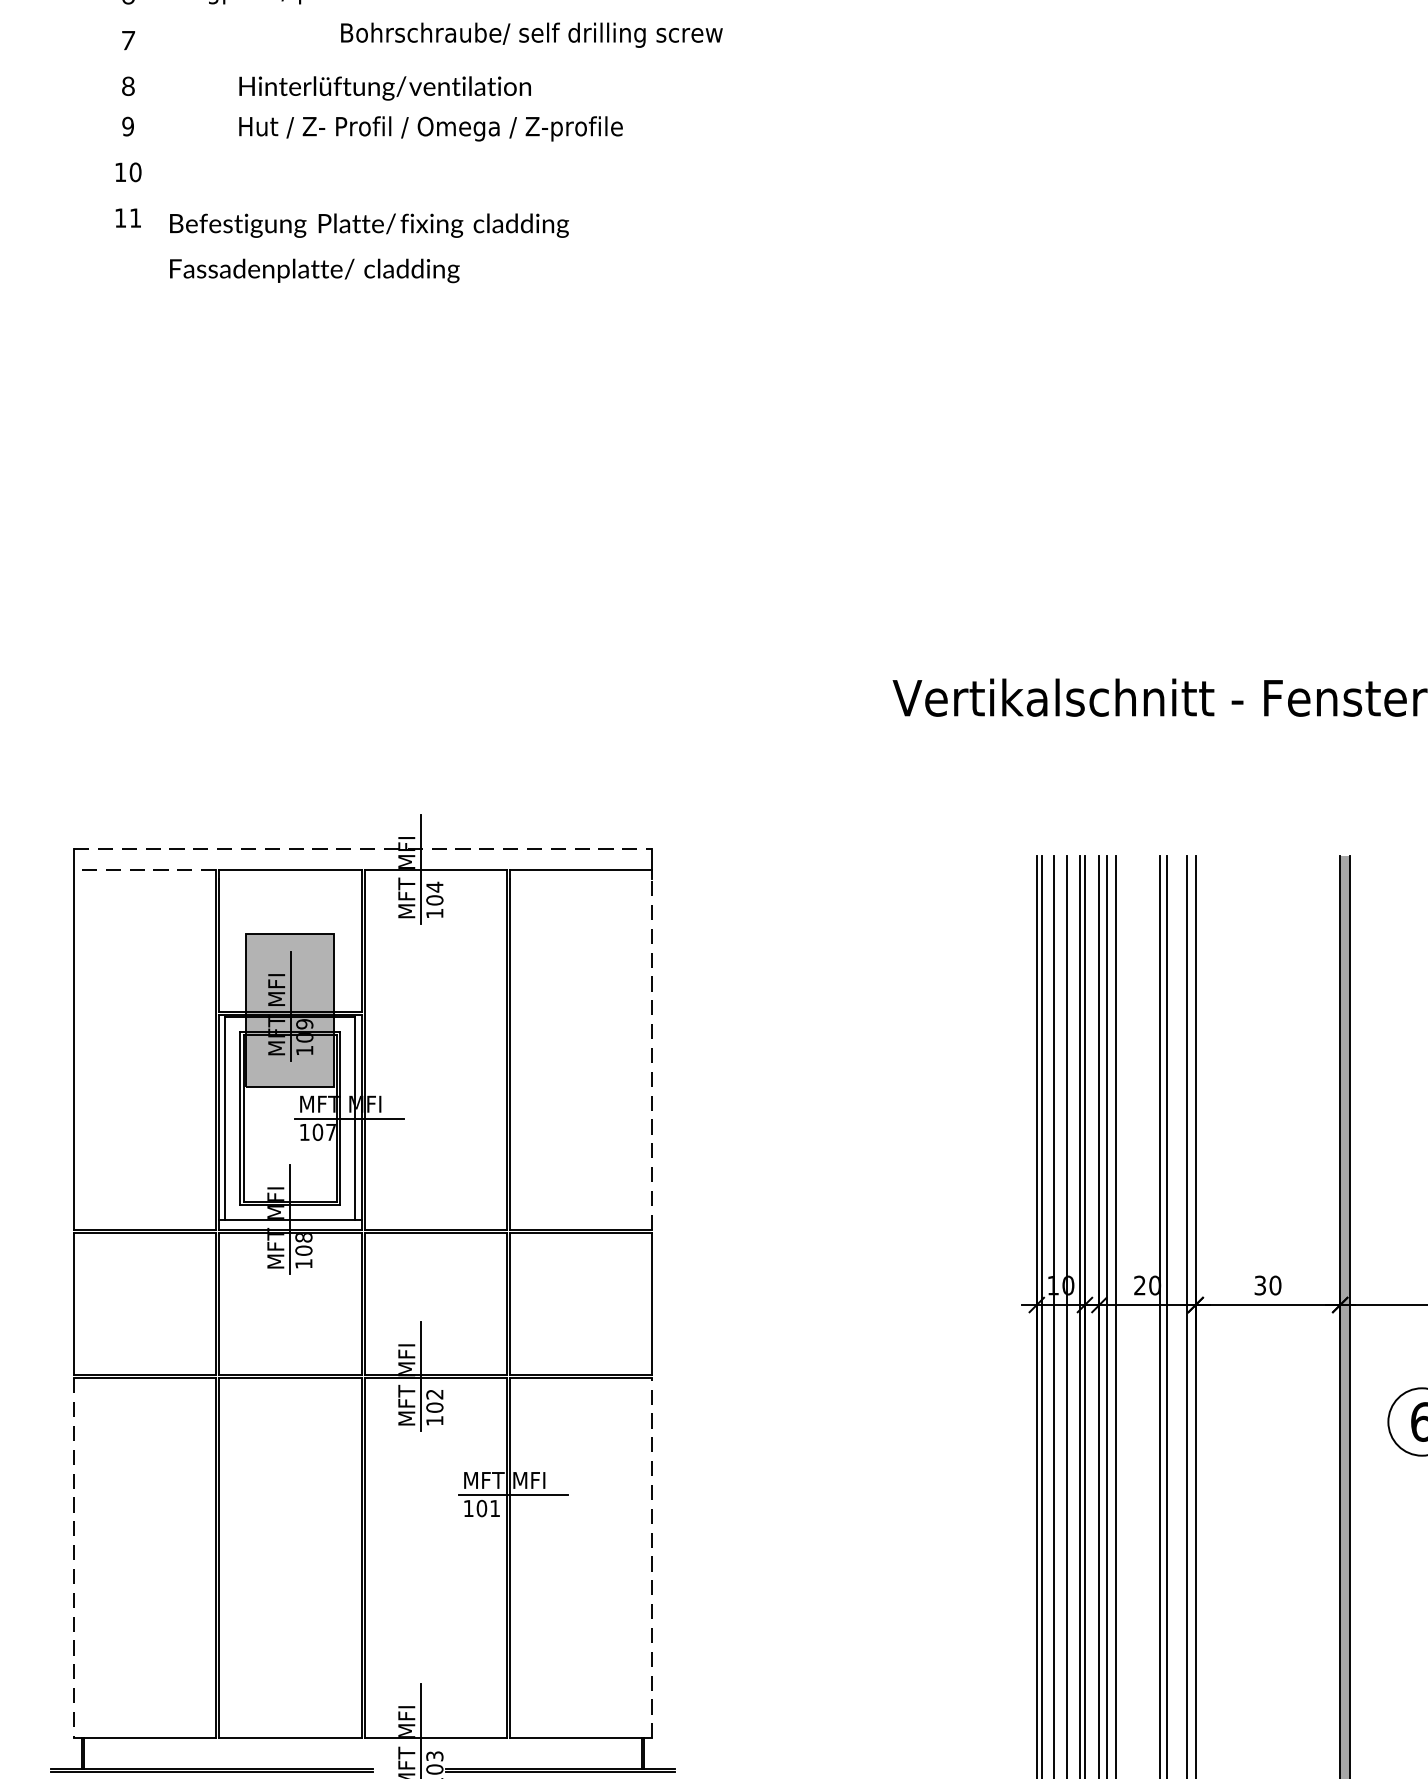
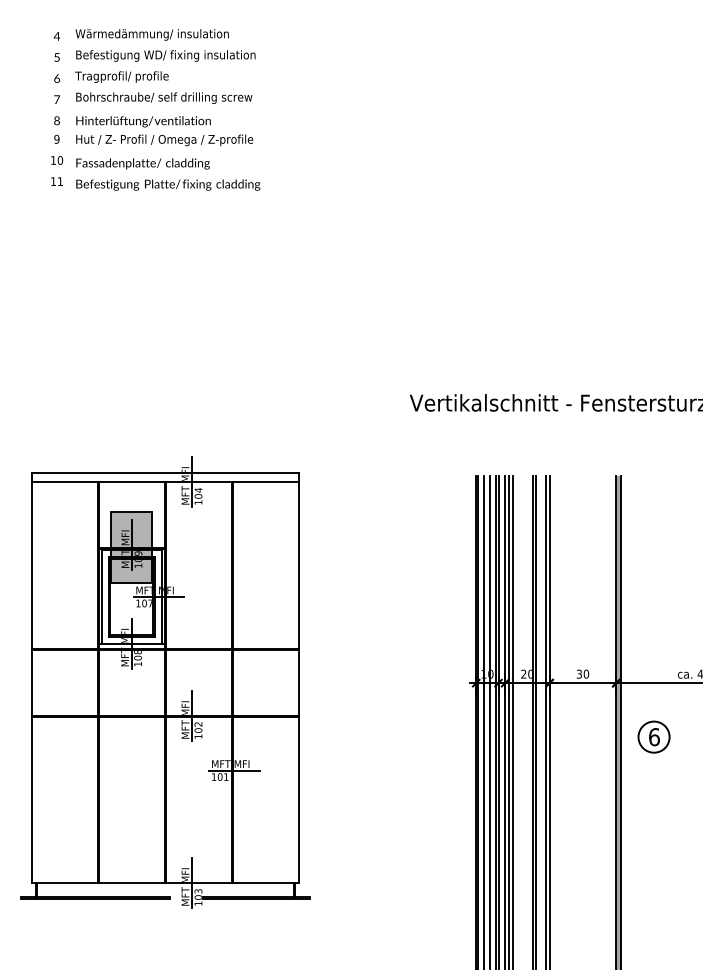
text: (532, 33) -> (164, 97), moved
text: (430, 109) -> (164, 131), moved
text: (313, 269) -> (142, 163), moved
line: (363, 848) -> (165, 472), dashed -> solid
line: (144, 870) -> (64, 482), dashed -> solid
line: (651, 1054) -> (298, 567), dashed -> solid
line: (651, 1557) -> (298, 799), dashed -> solid
line: (72, 1559) -> (31, 800), dashed -> solid

